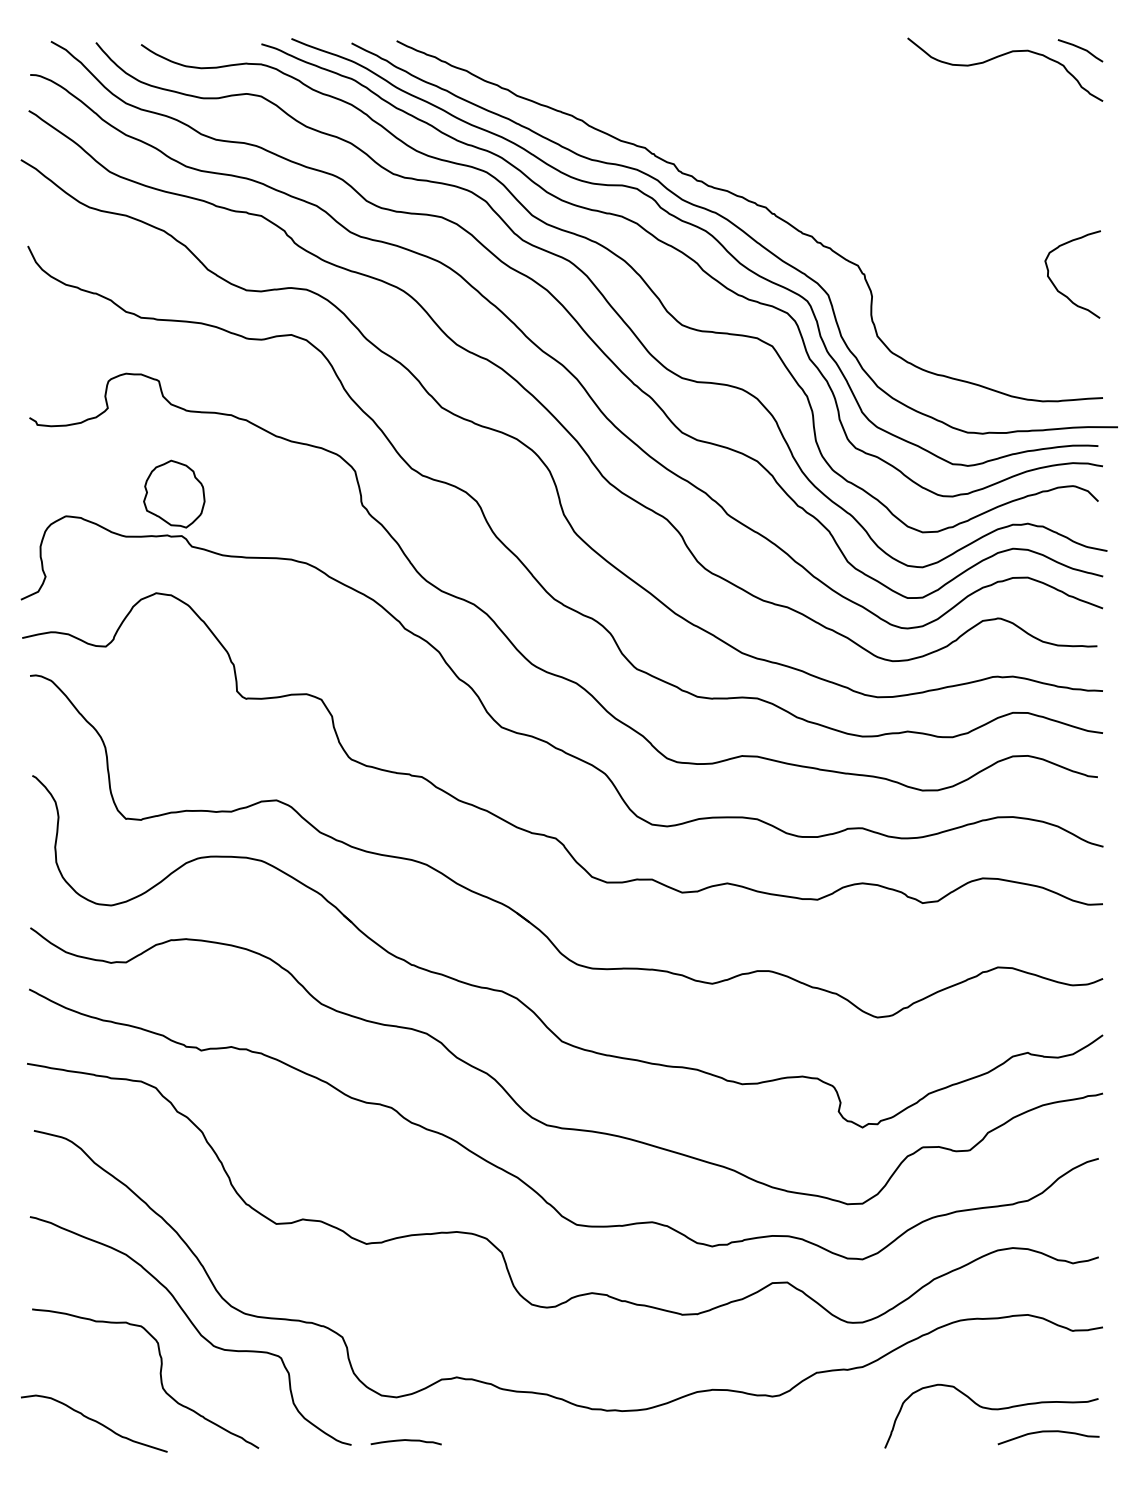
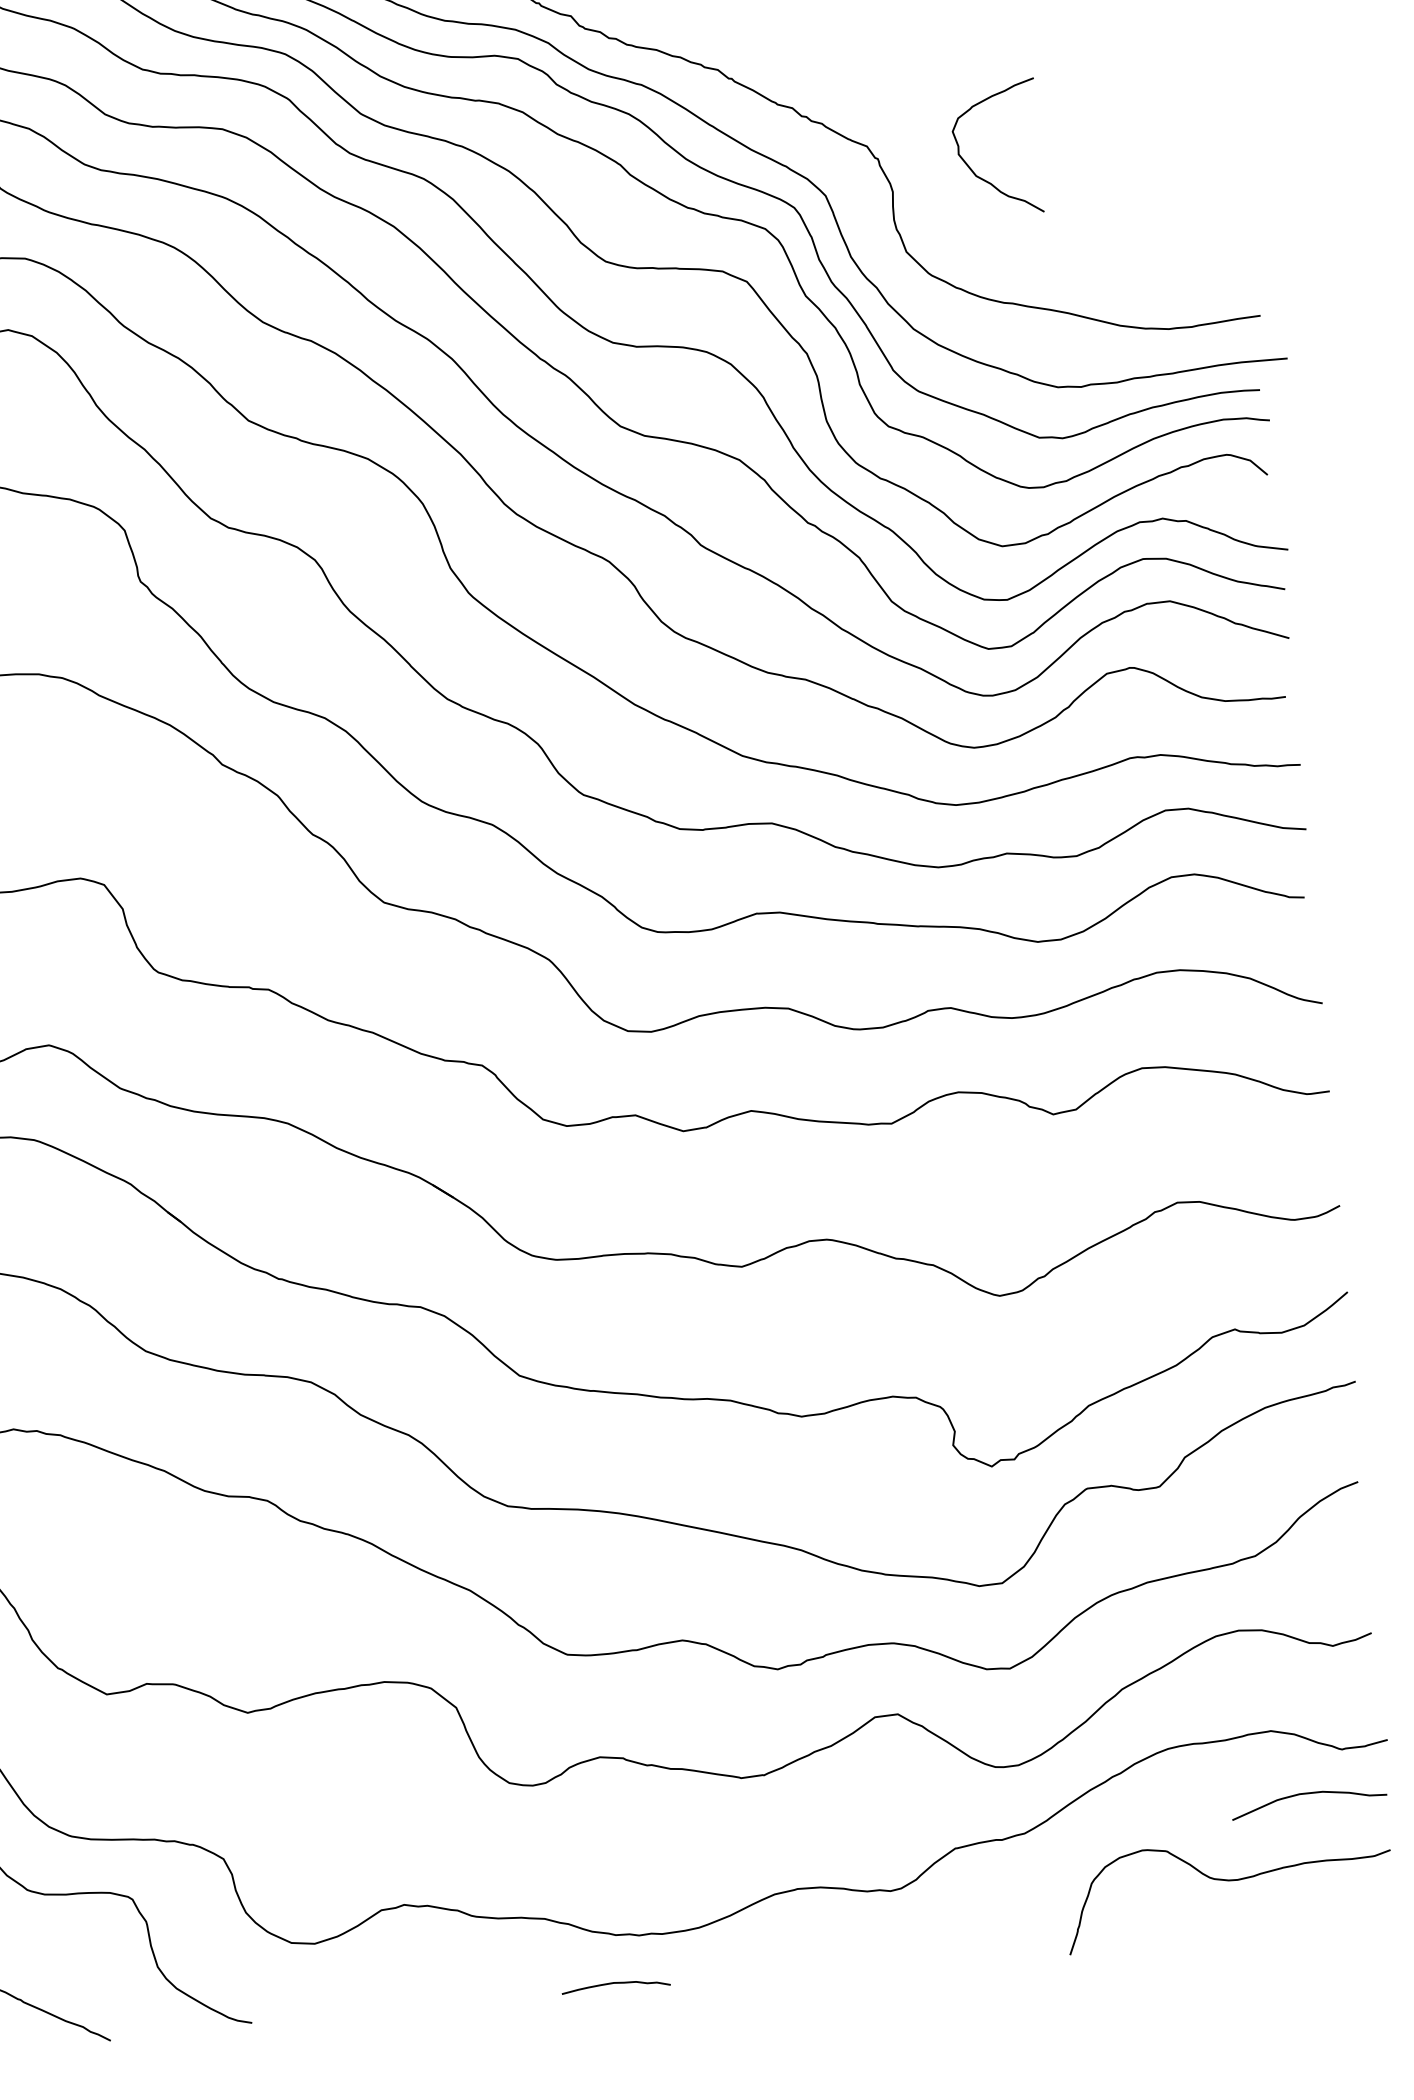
curve: (1055, 285) -> (971, 167), moved
curve: (1048, 1432) -> (1308, 1795), moved
curve: (405, 1440) -> (614, 1983), moved

